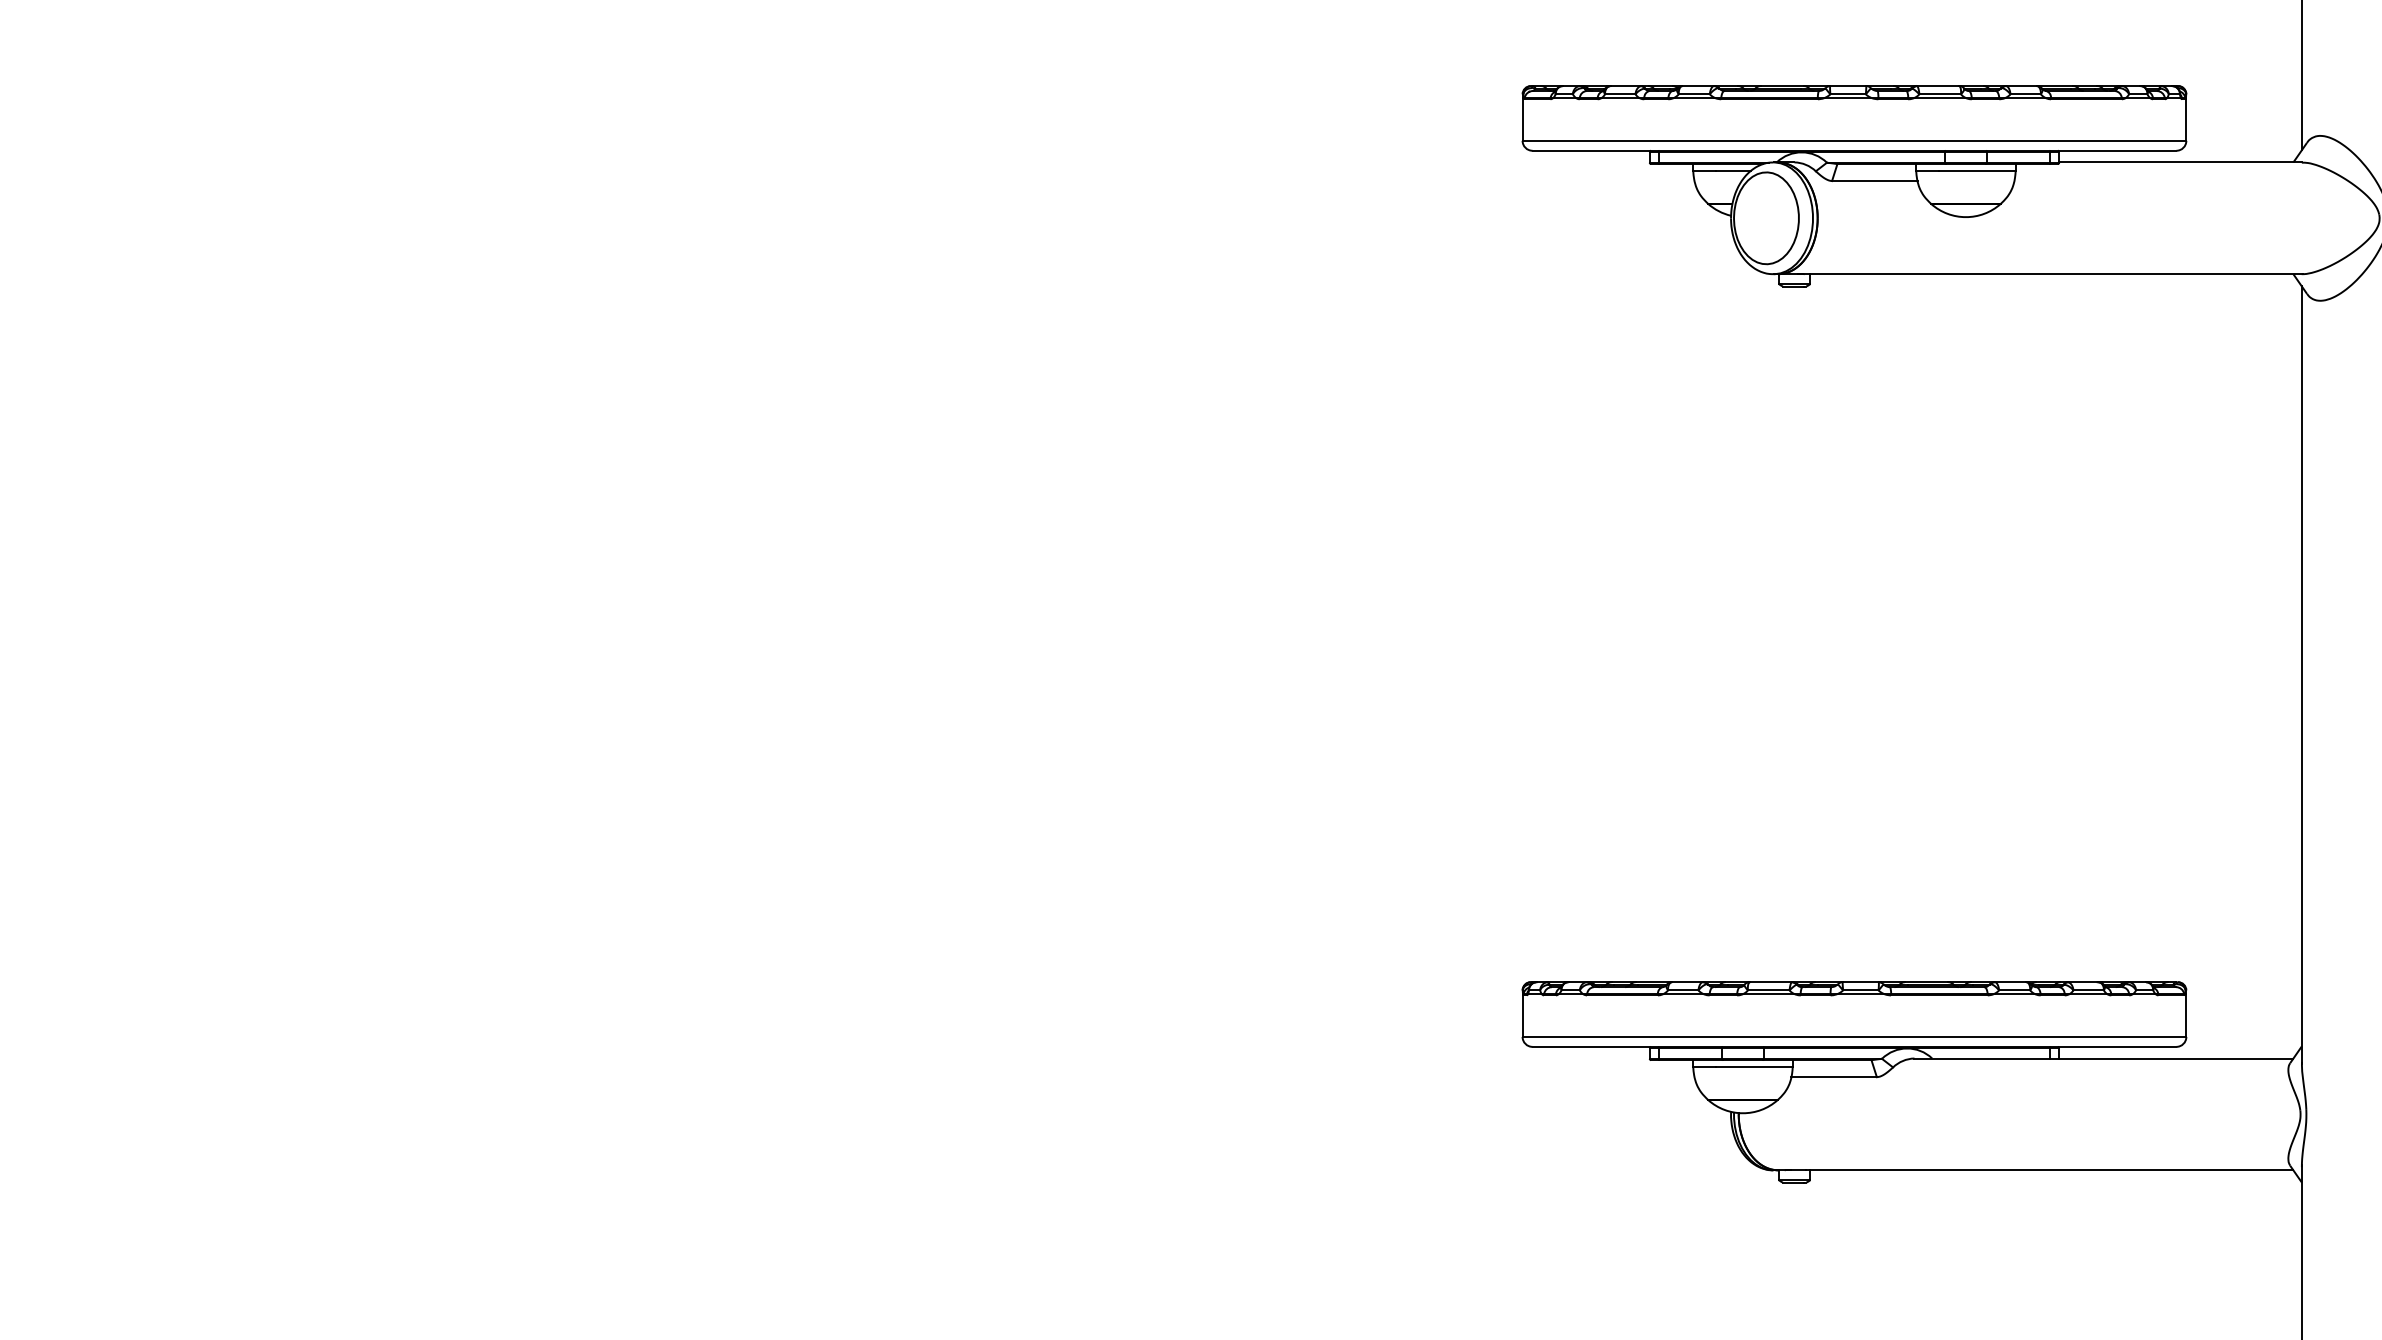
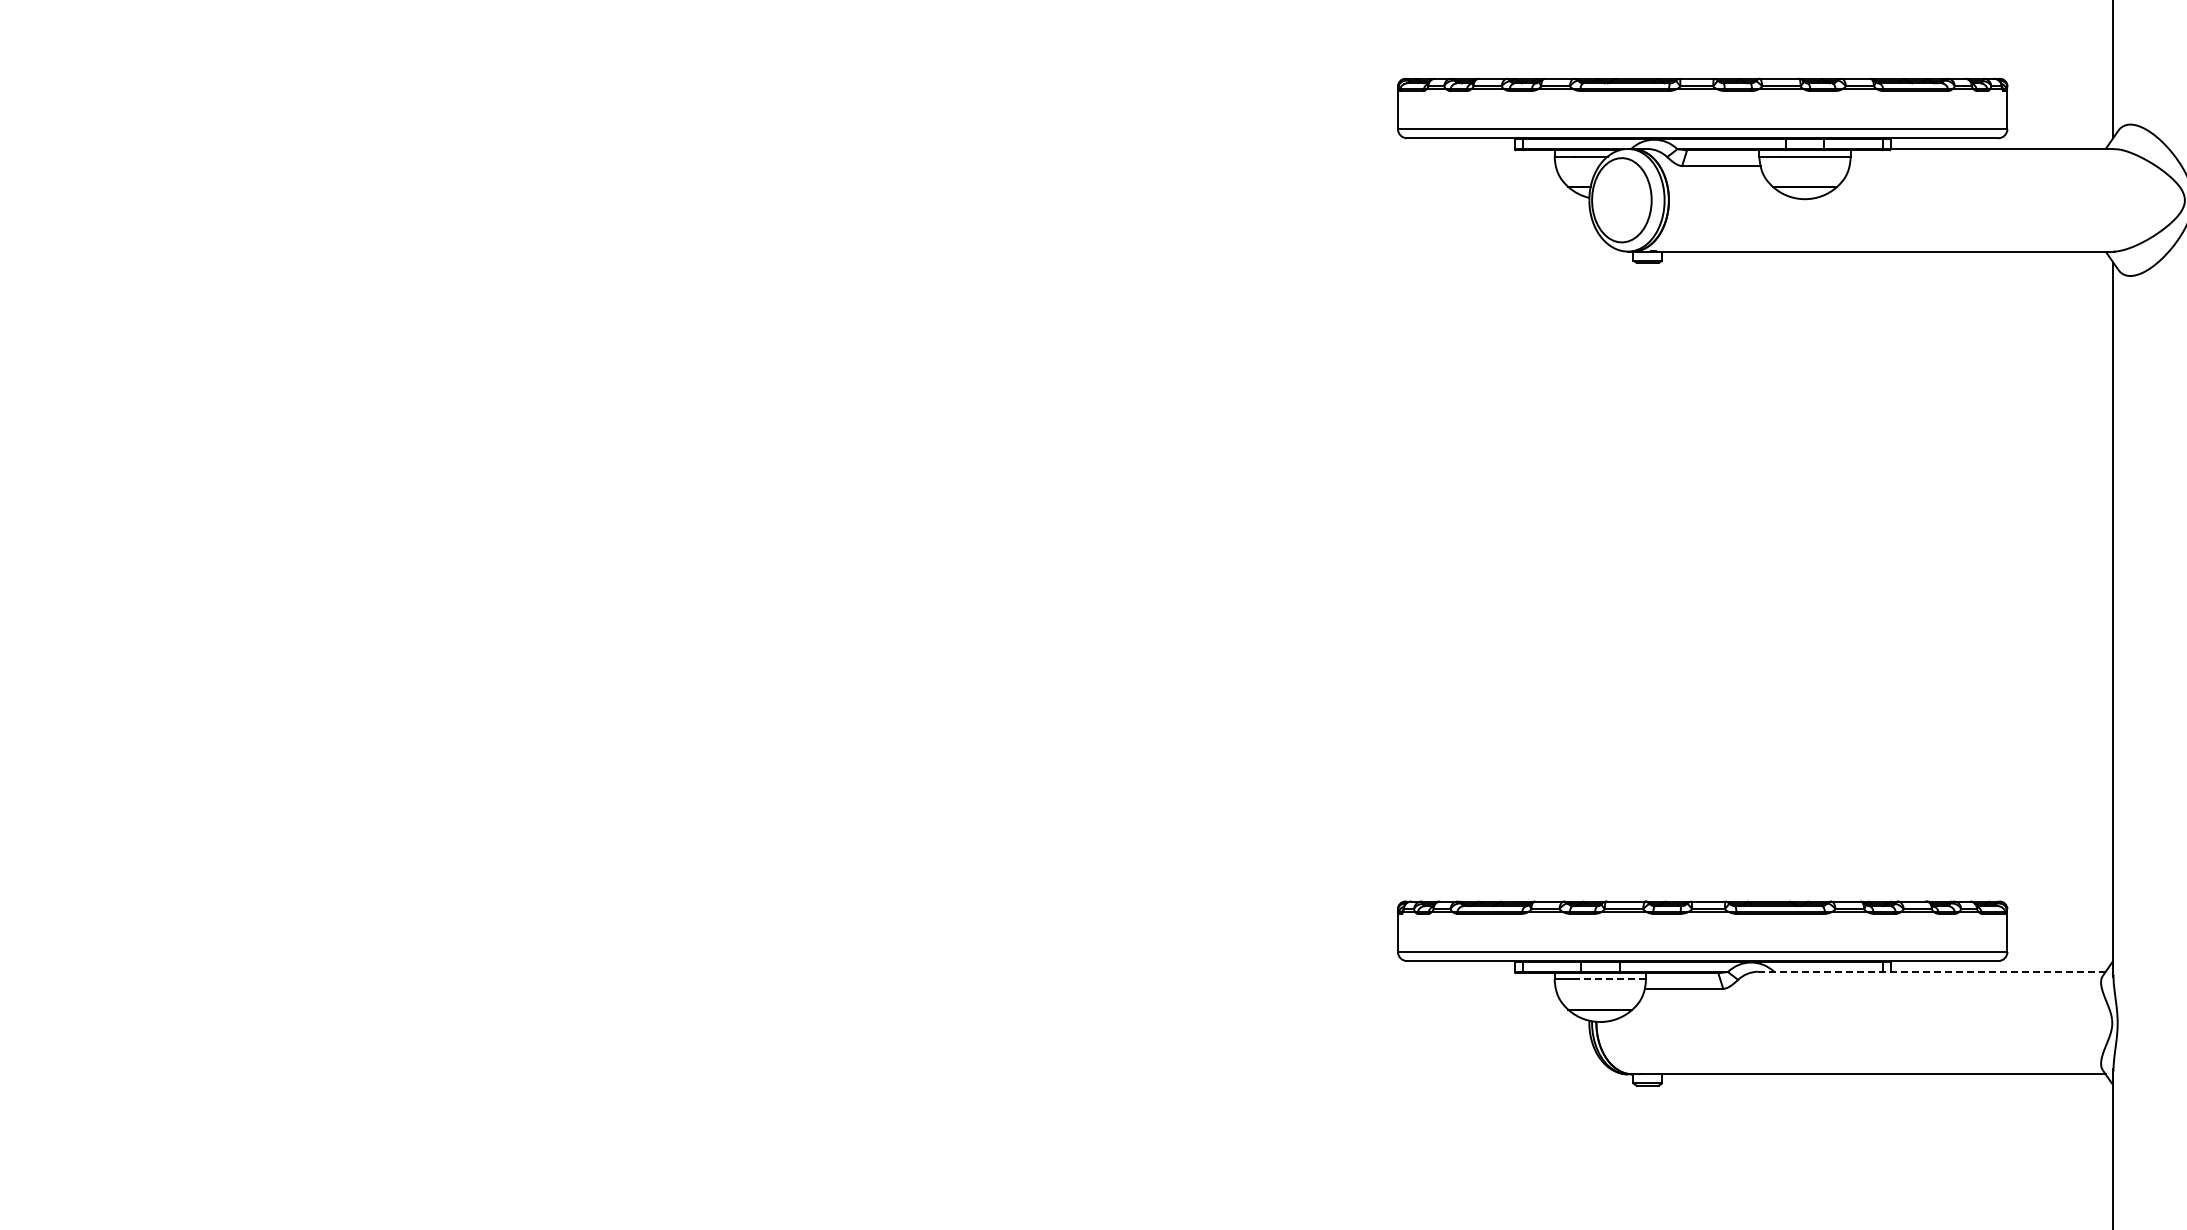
line: (2103, 1058) -> (1931, 971), solid -> dashed
line: (1754, 1066) -> (1610, 979), solid -> dashed

